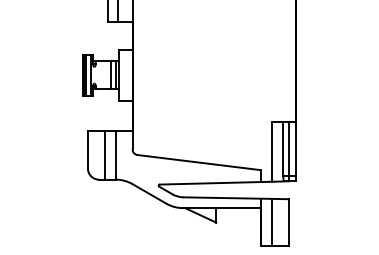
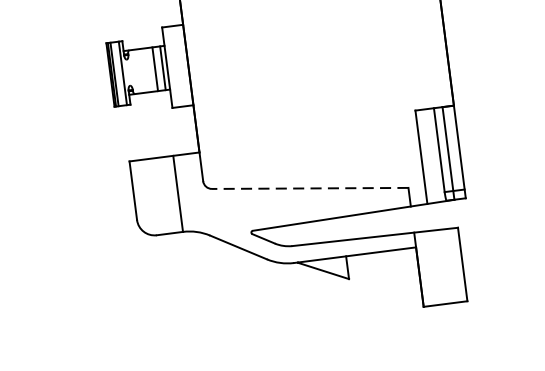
line: (104, 155) -> (160, 196), removed
line: (198, 162) -> (309, 188), solid -> dashed
line: (271, 222) -> (435, 267), removed

